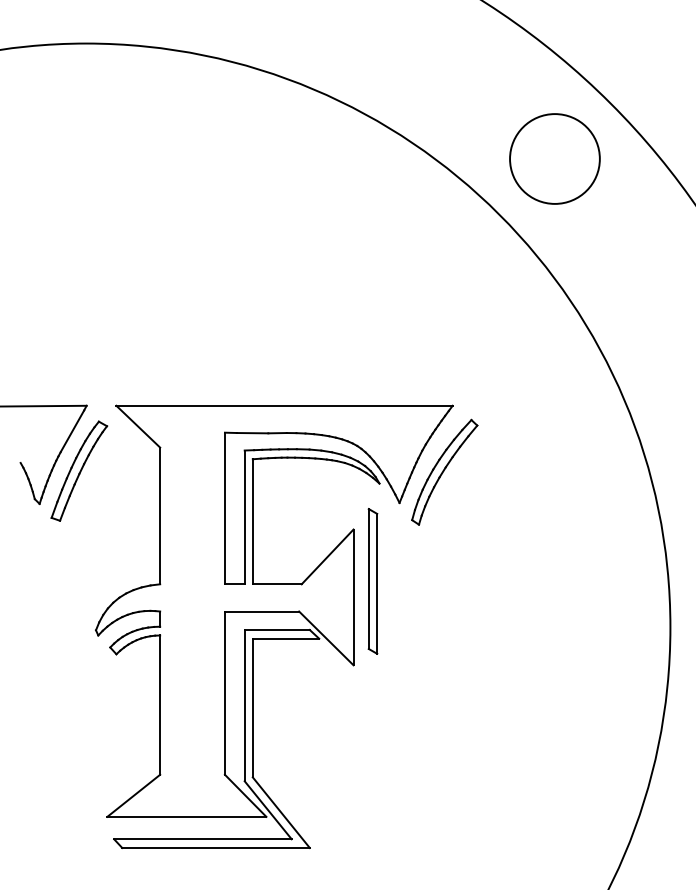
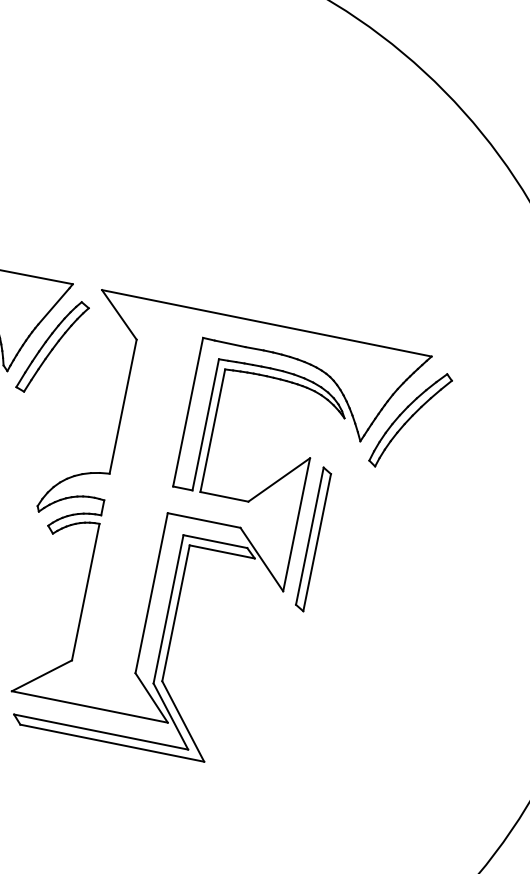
part: (372, 581) -> (313, 539), moved

